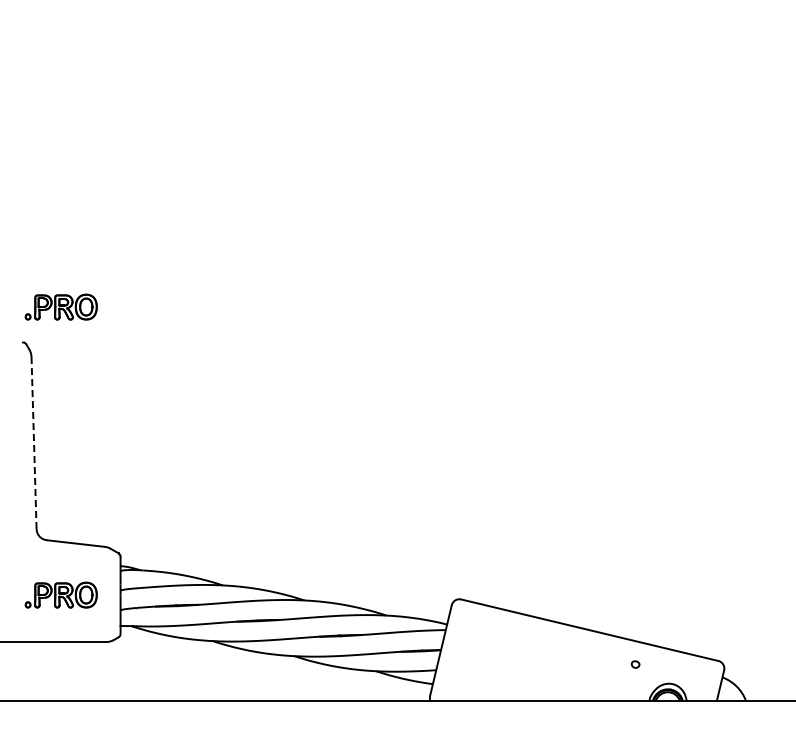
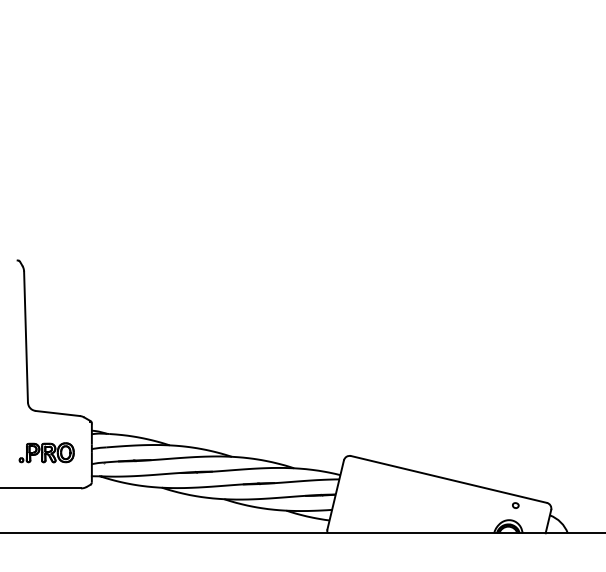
part: (60, 306) -> (46, 233), removed
line: (34, 442) -> (26, 336), dashed -> solid
part: (635, 664) -> (515, 505), moved

